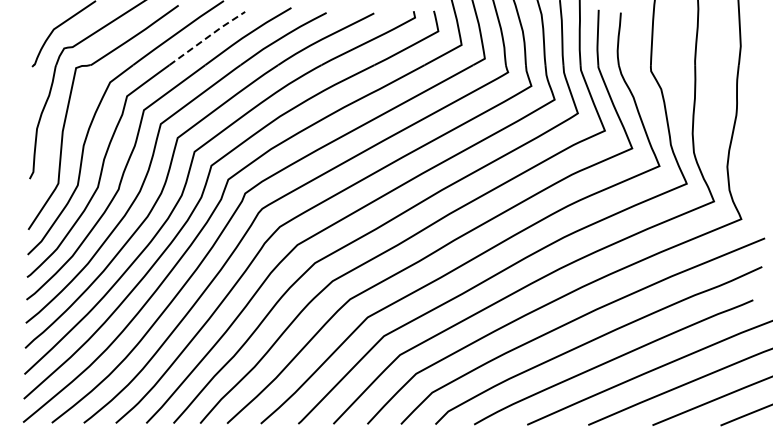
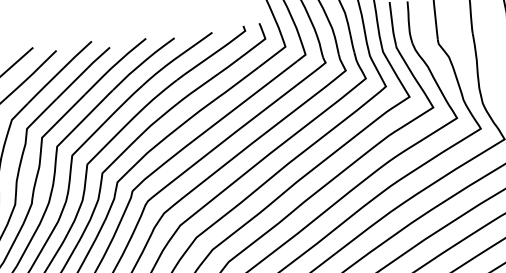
line: (207, 37) -> (83, 72), dashed -> solid

